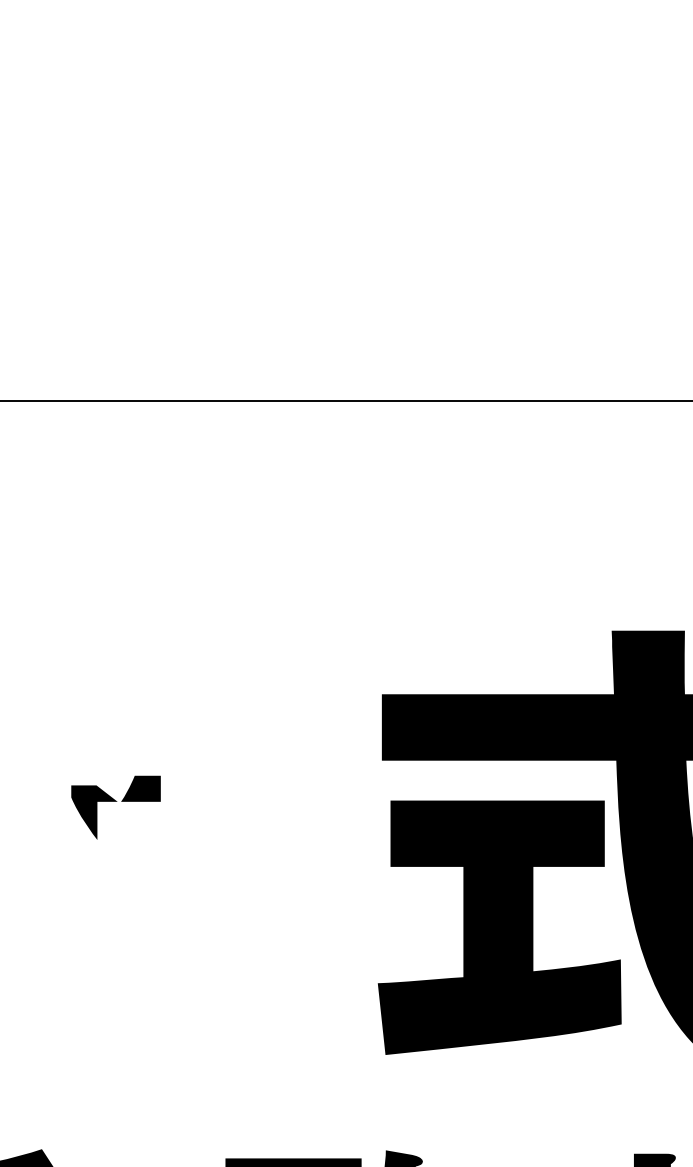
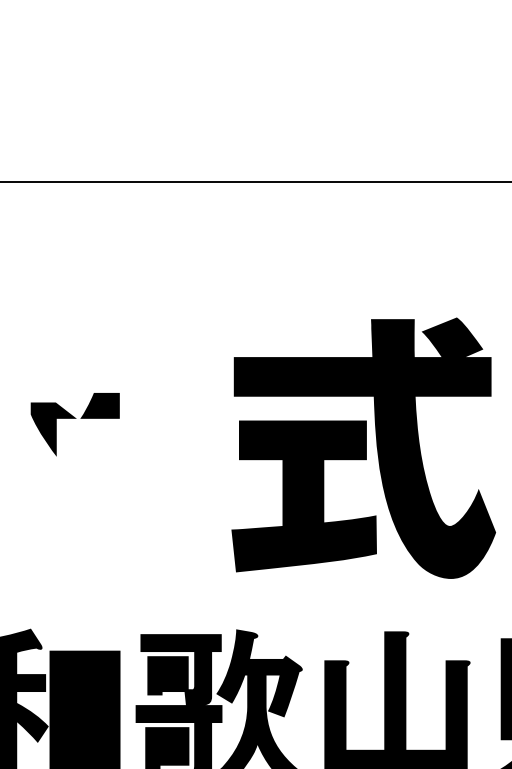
part: (114, 807) -> (74, 424), size x1.67

